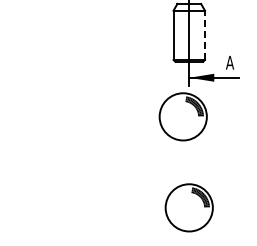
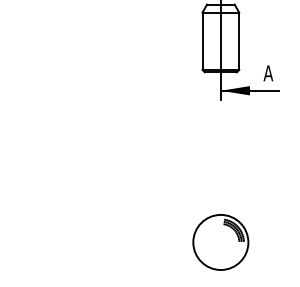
line: (205, 35) -> (239, 41), dashed -> solid
part: (182, 116) -> (212, 135), removed

